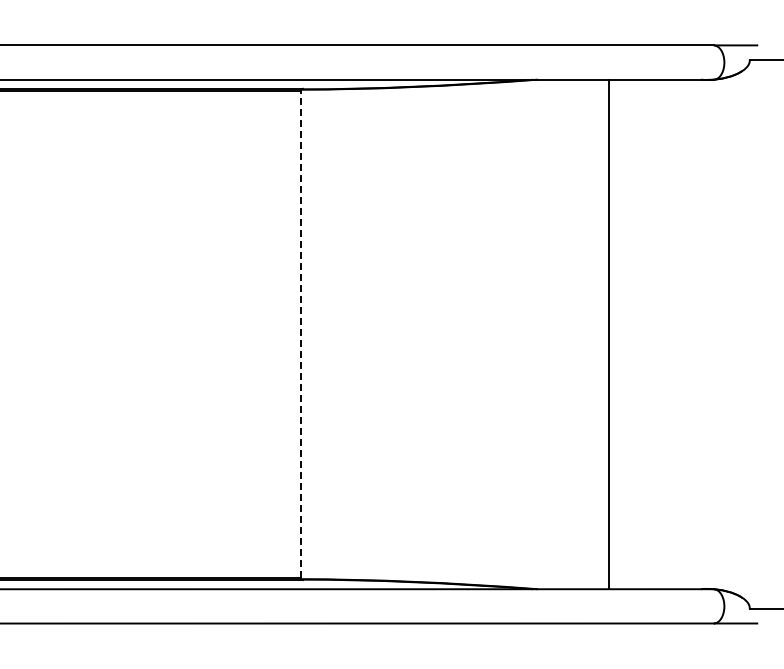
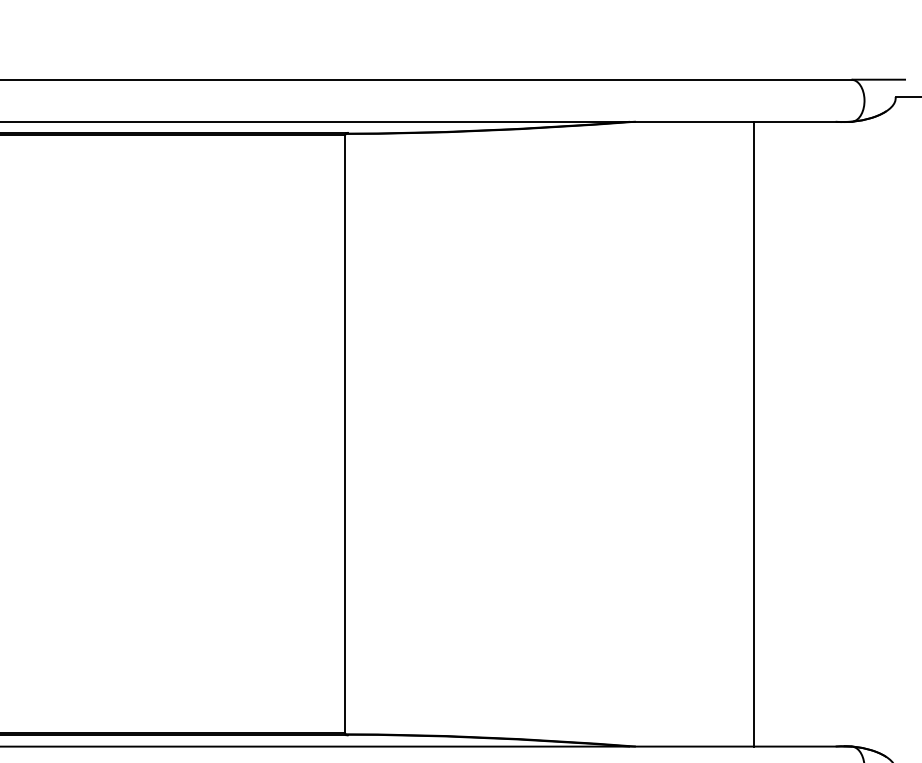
line: (301, 334) -> (345, 434), dashed -> solid
line: (609, 334) -> (754, 434), moved

